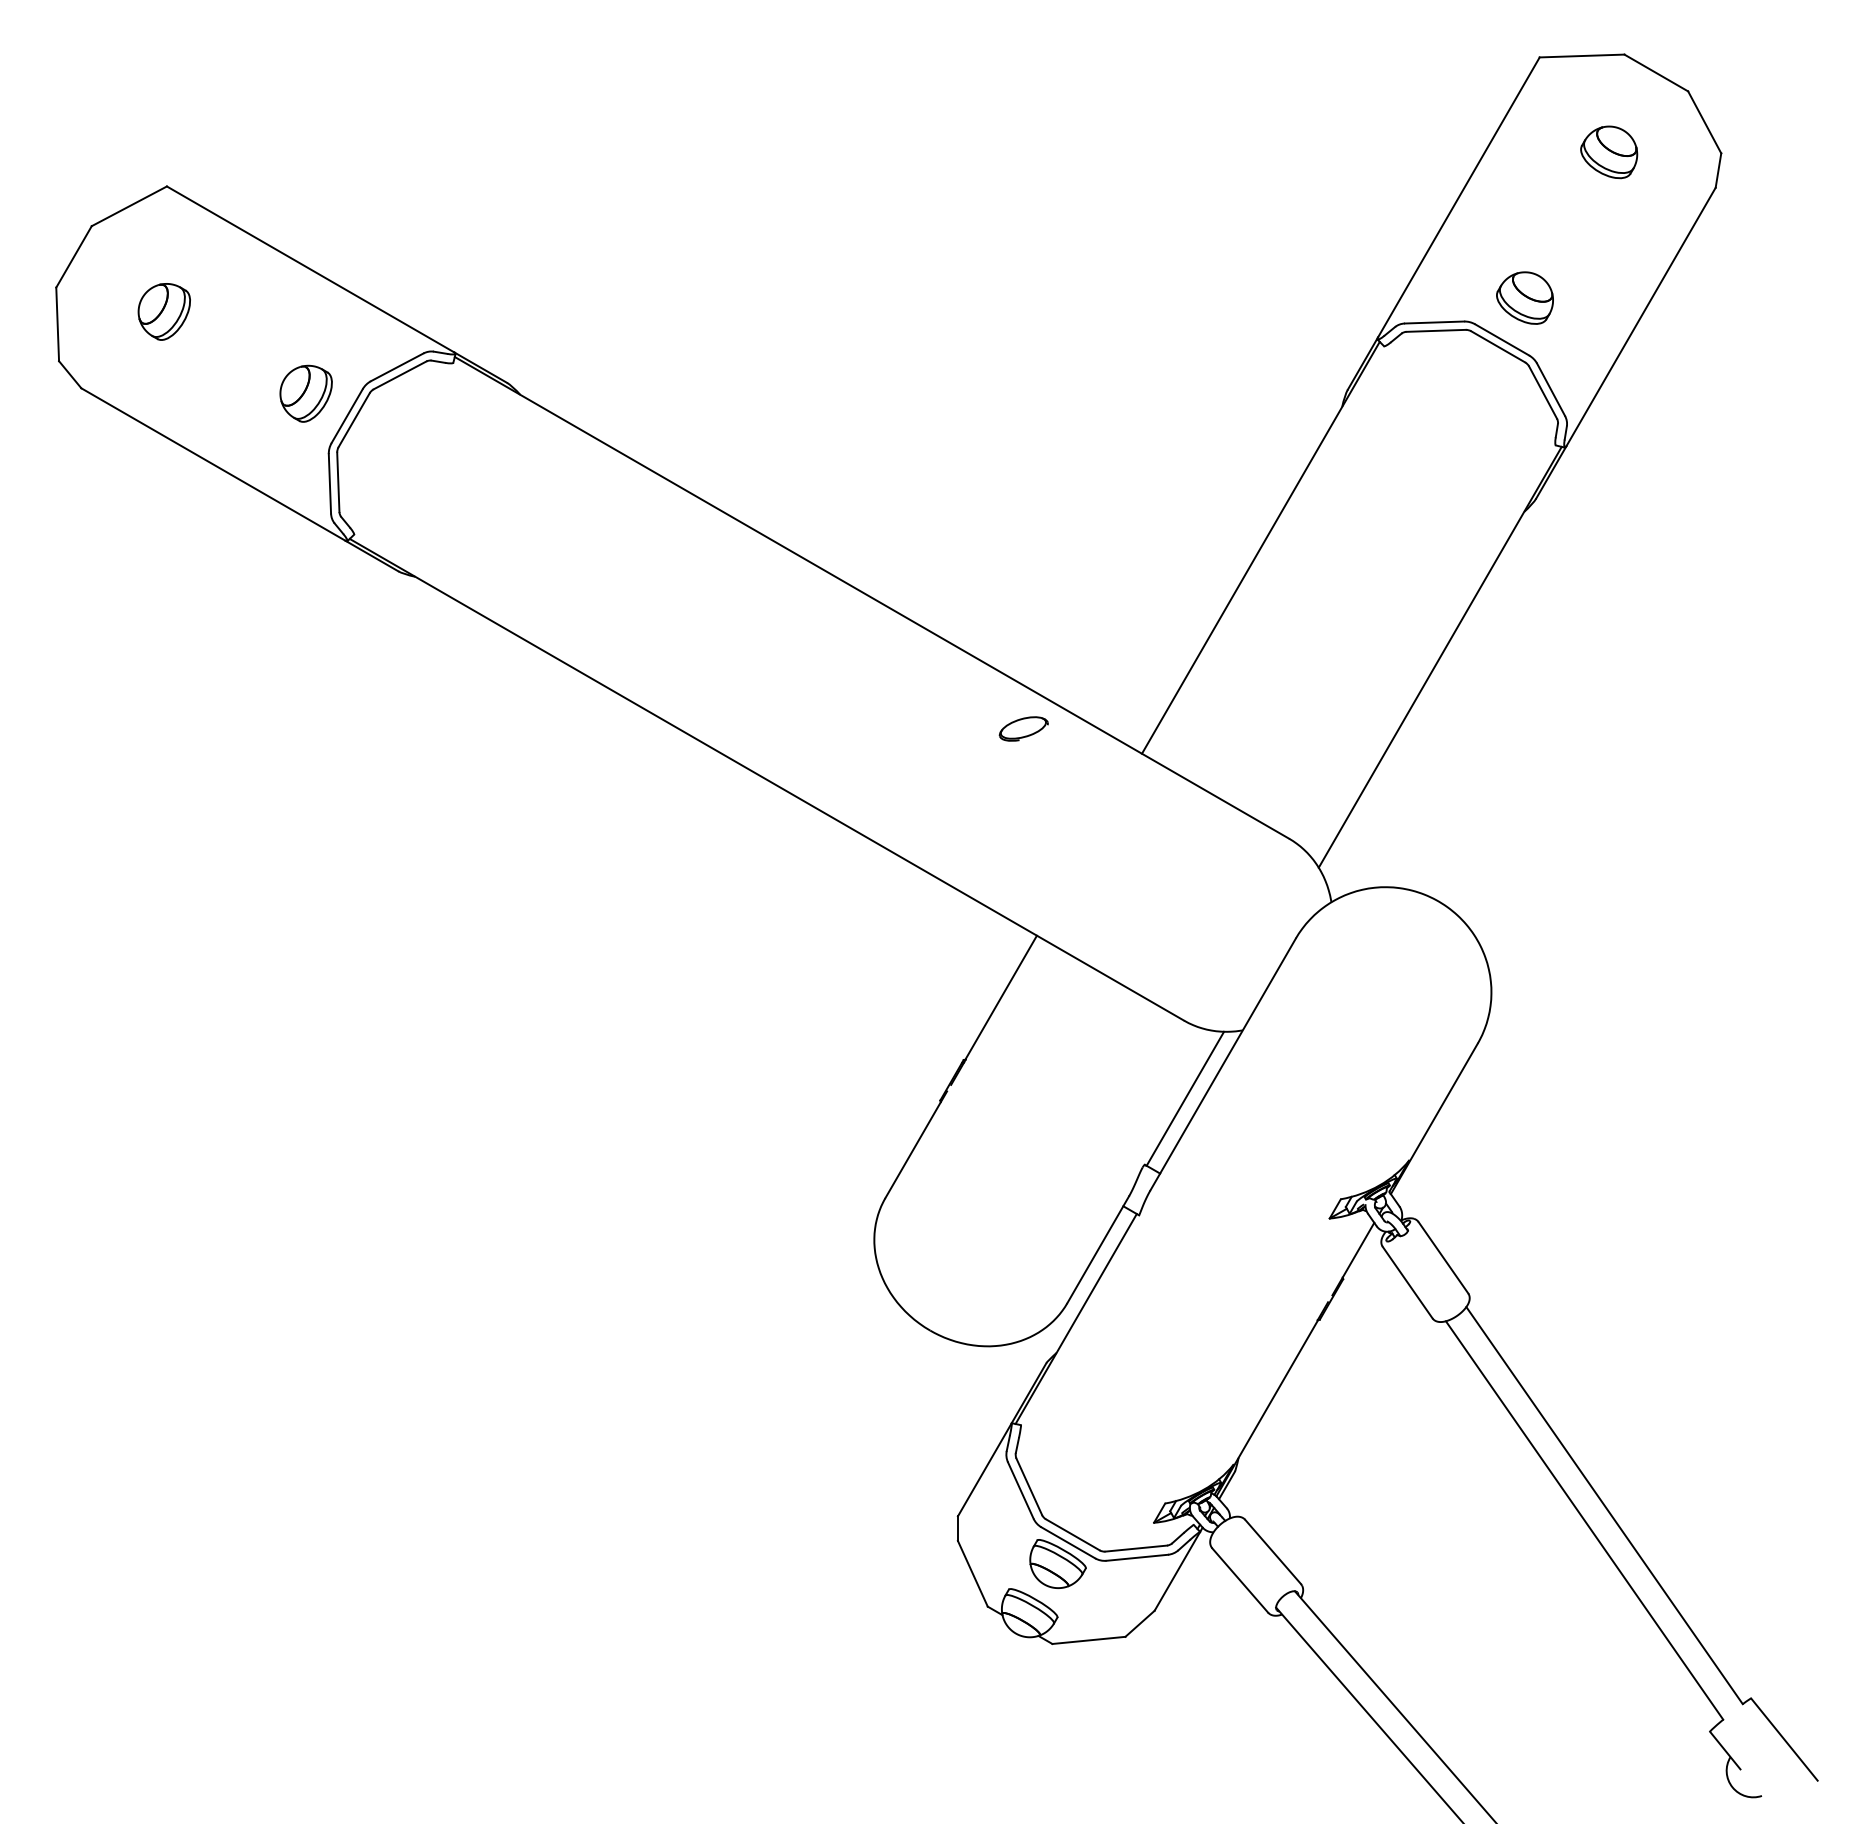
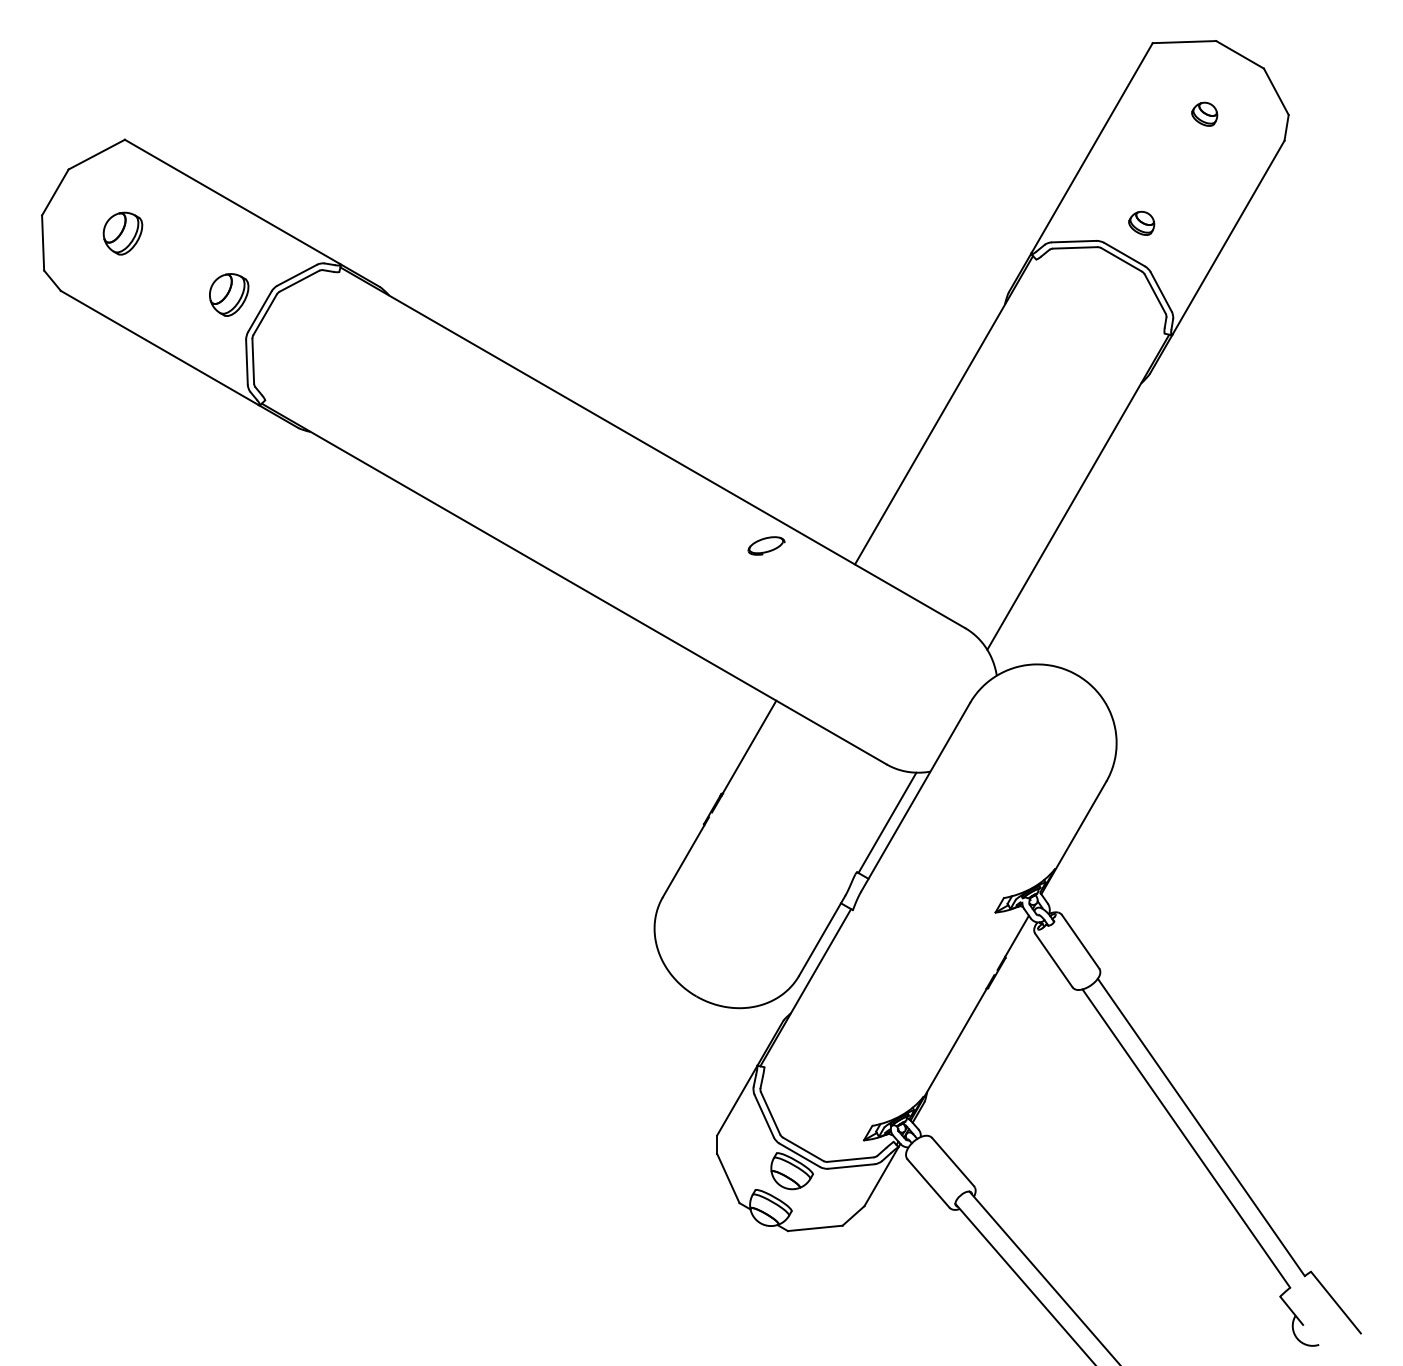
part: (1608, 152) -> (1204, 114), size x0.6
part: (1524, 298) -> (1141, 223), size x0.6

